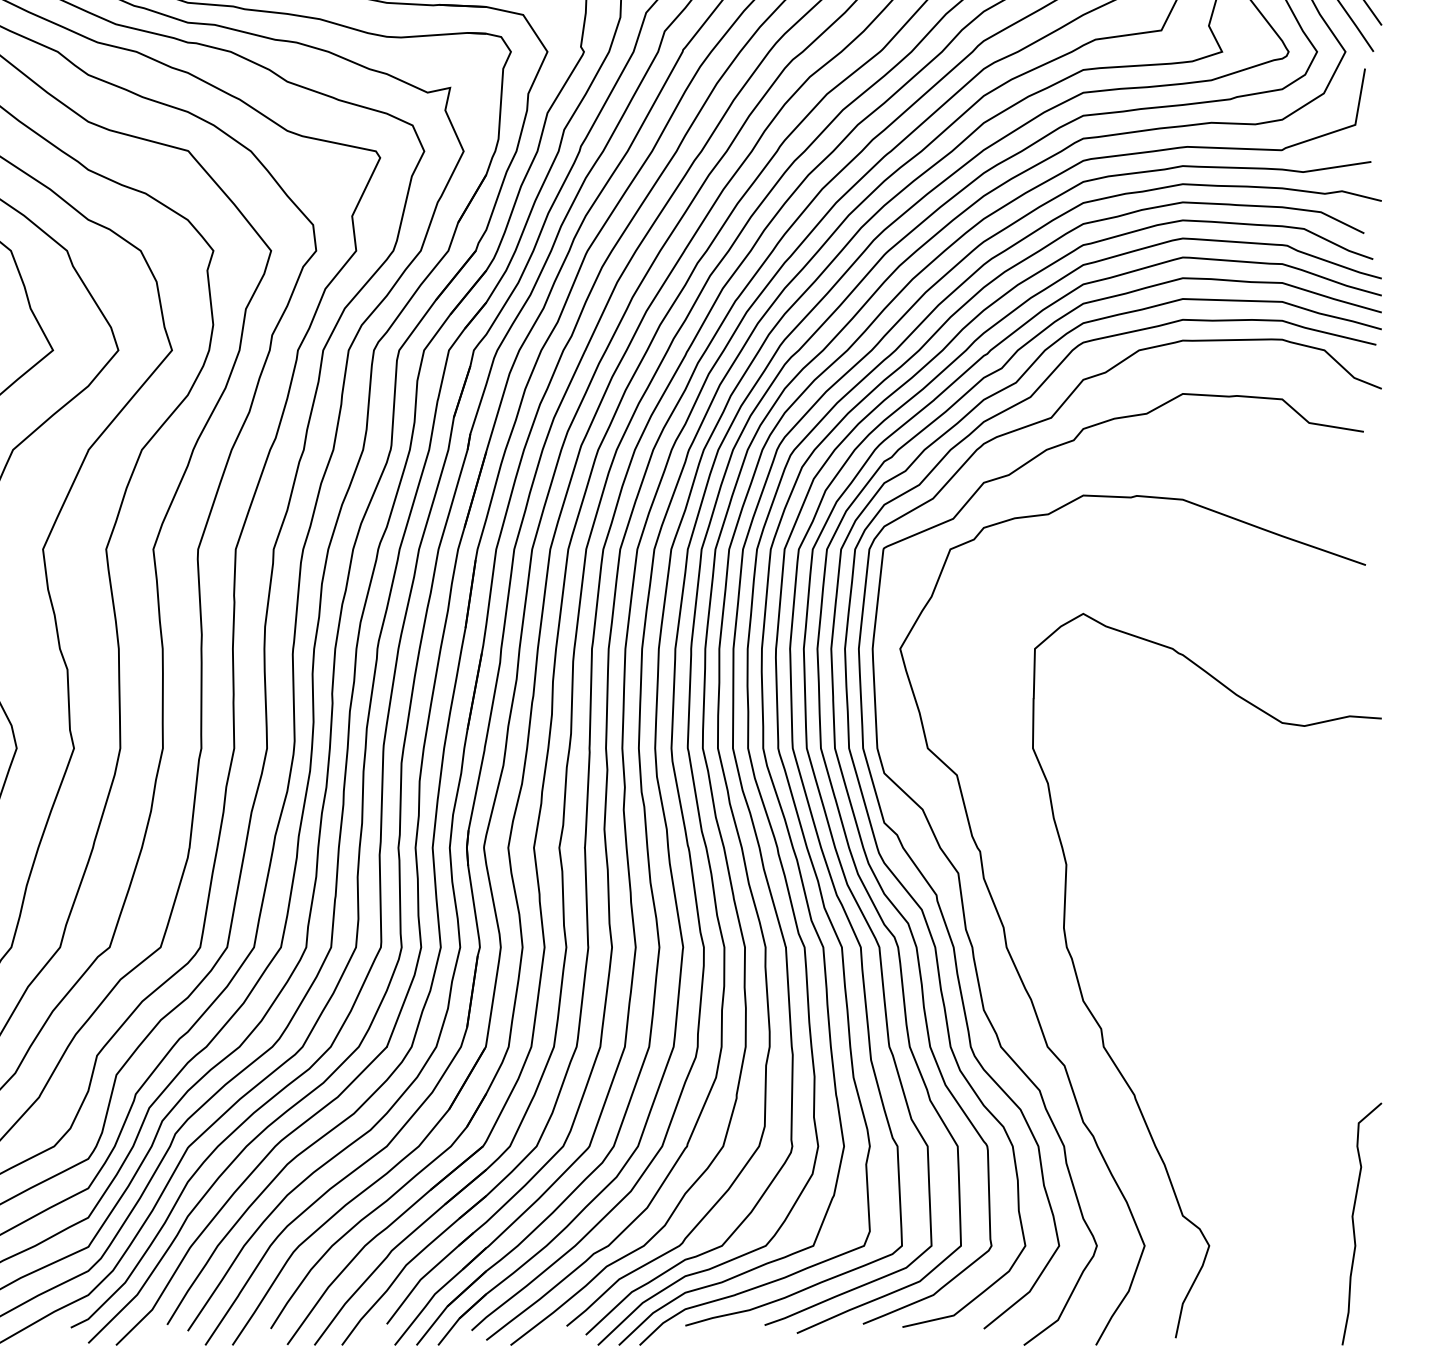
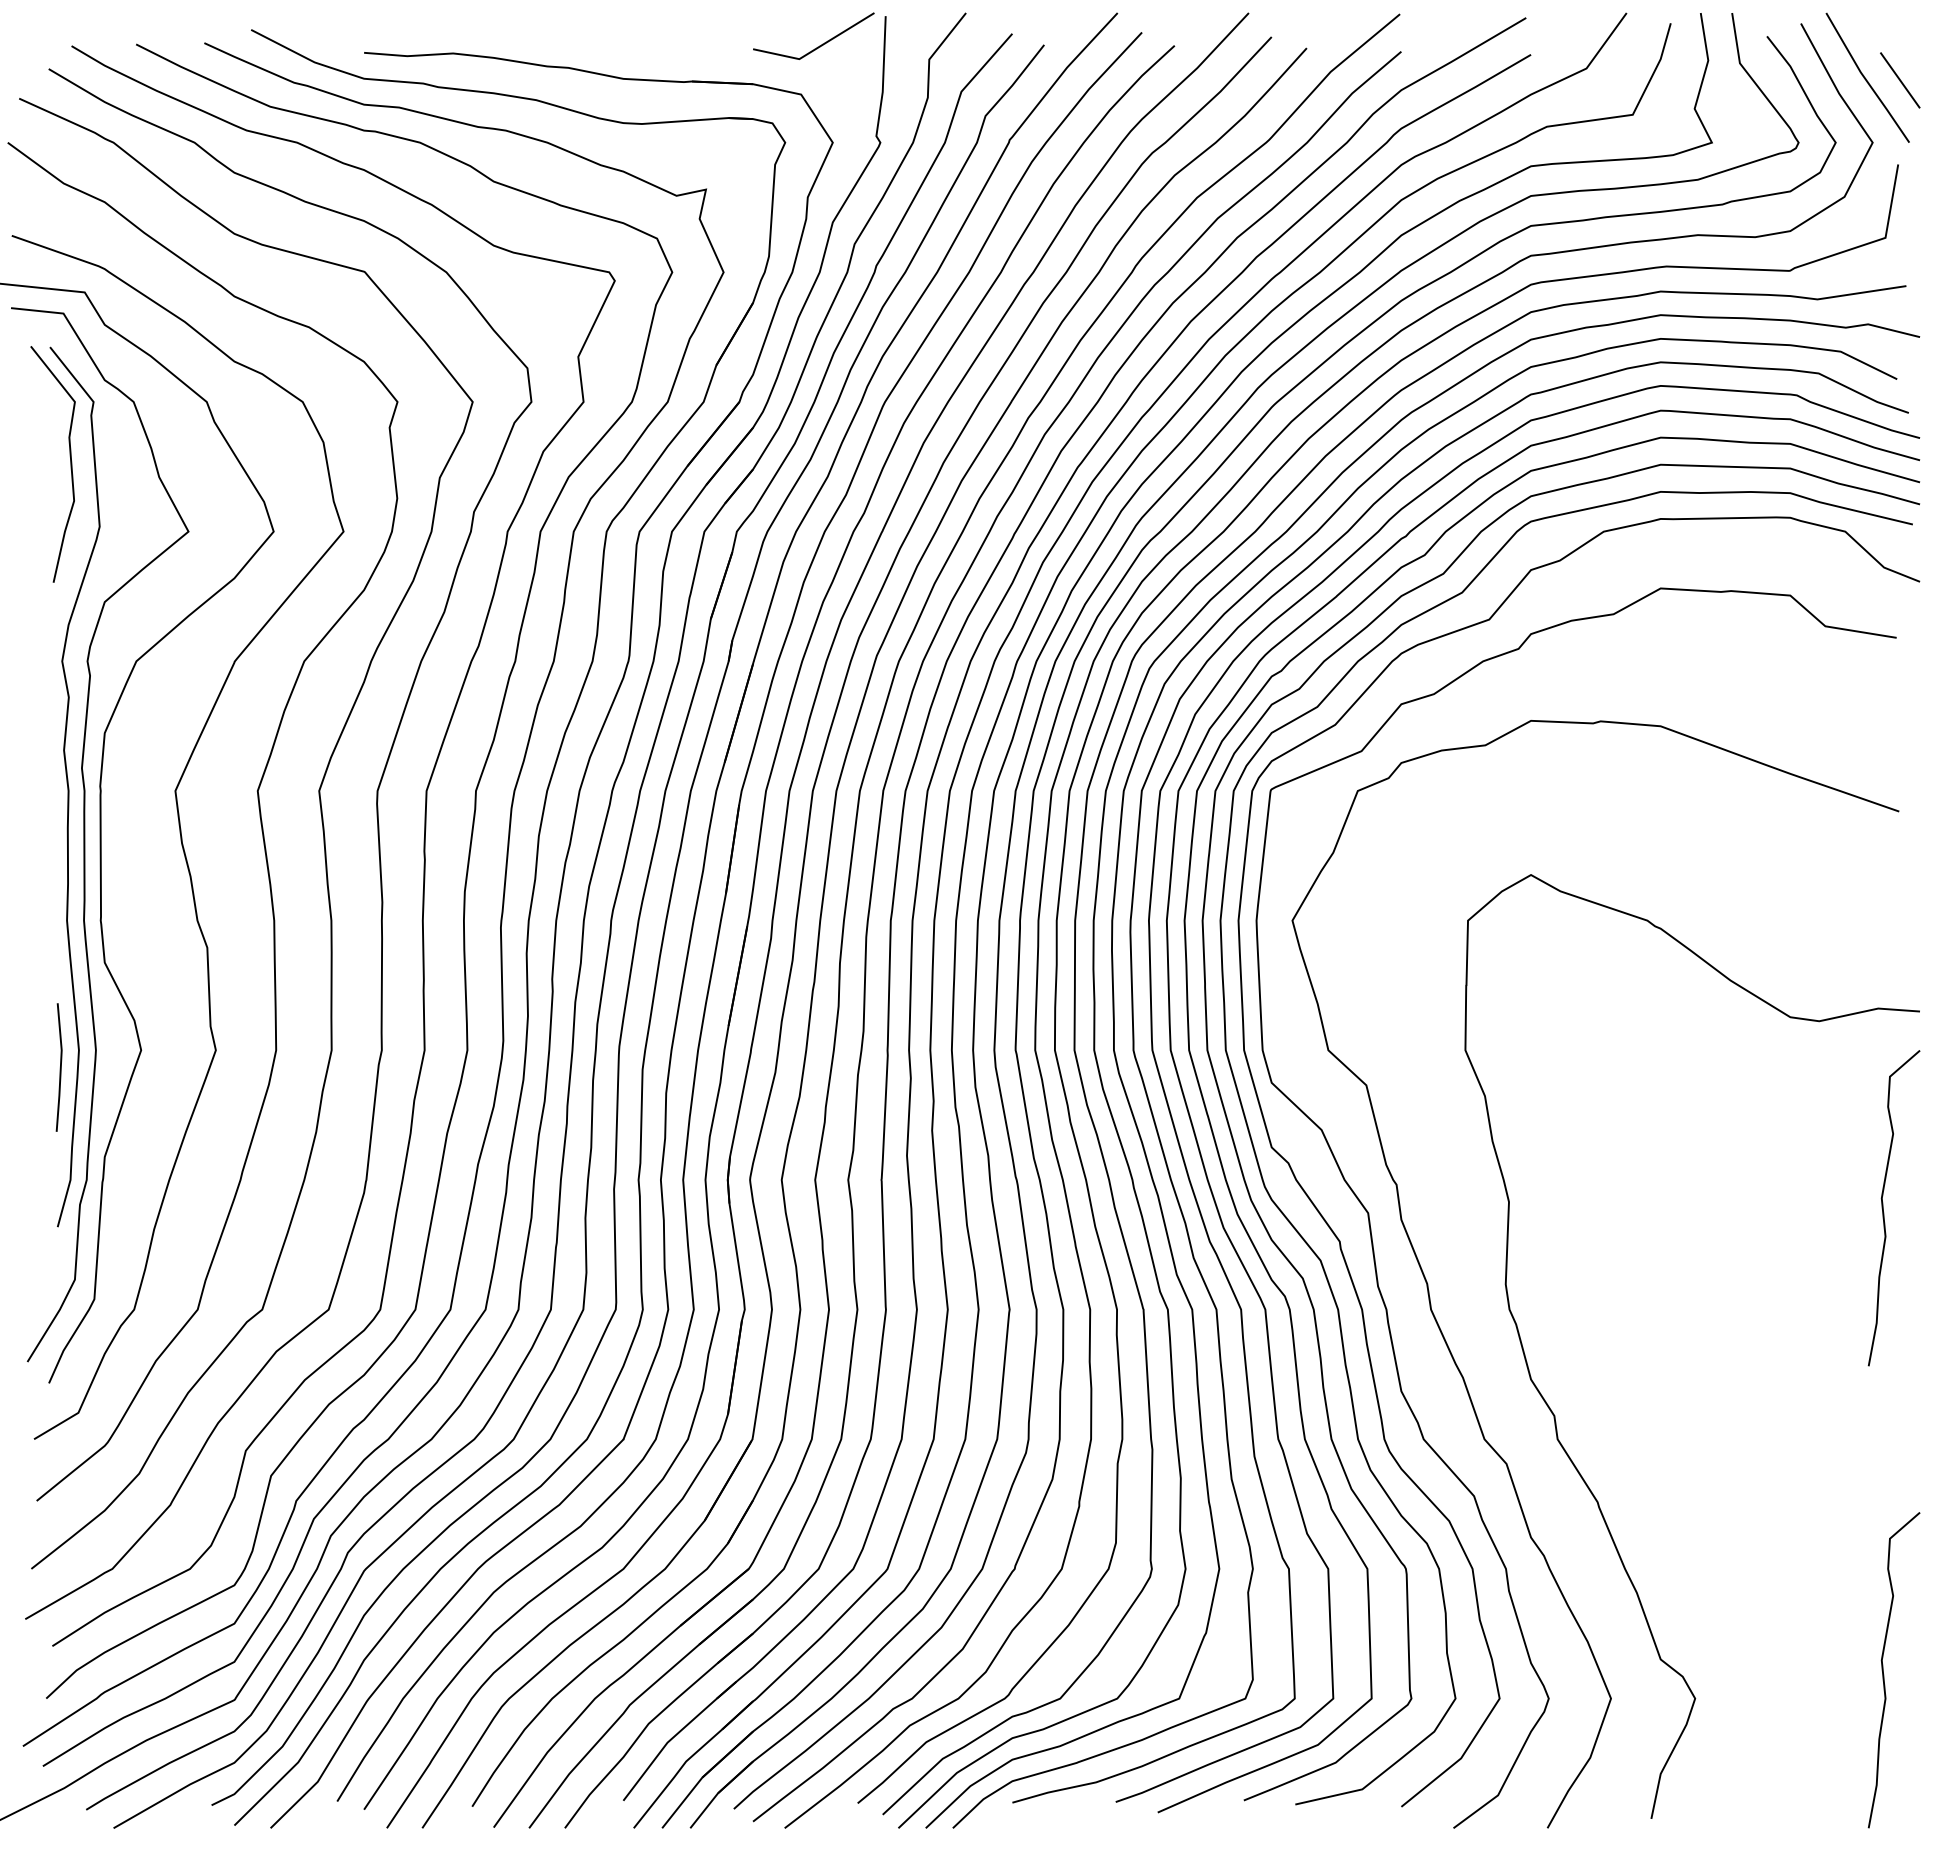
curve: (1354, 872) -> (1884, 1212), added

